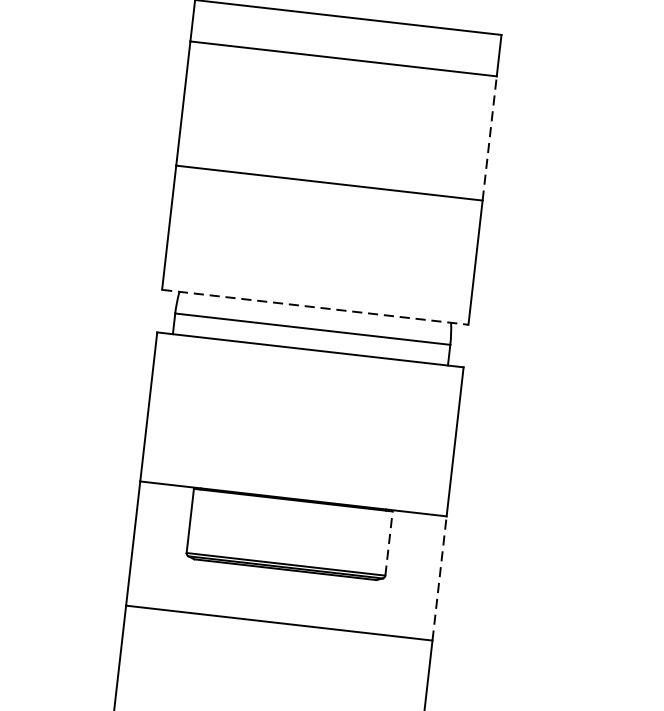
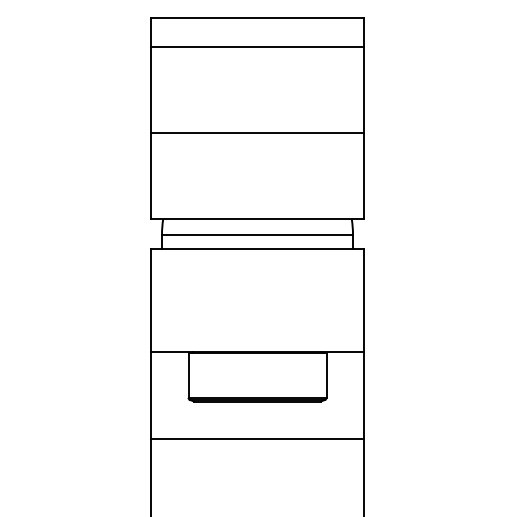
line: (489, 137) -> (363, 89), dashed -> solid
line: (316, 307) -> (258, 219), dashed -> solid
line: (389, 543) -> (326, 375), dashed -> solid
line: (439, 578) -> (363, 395), dashed -> solid

